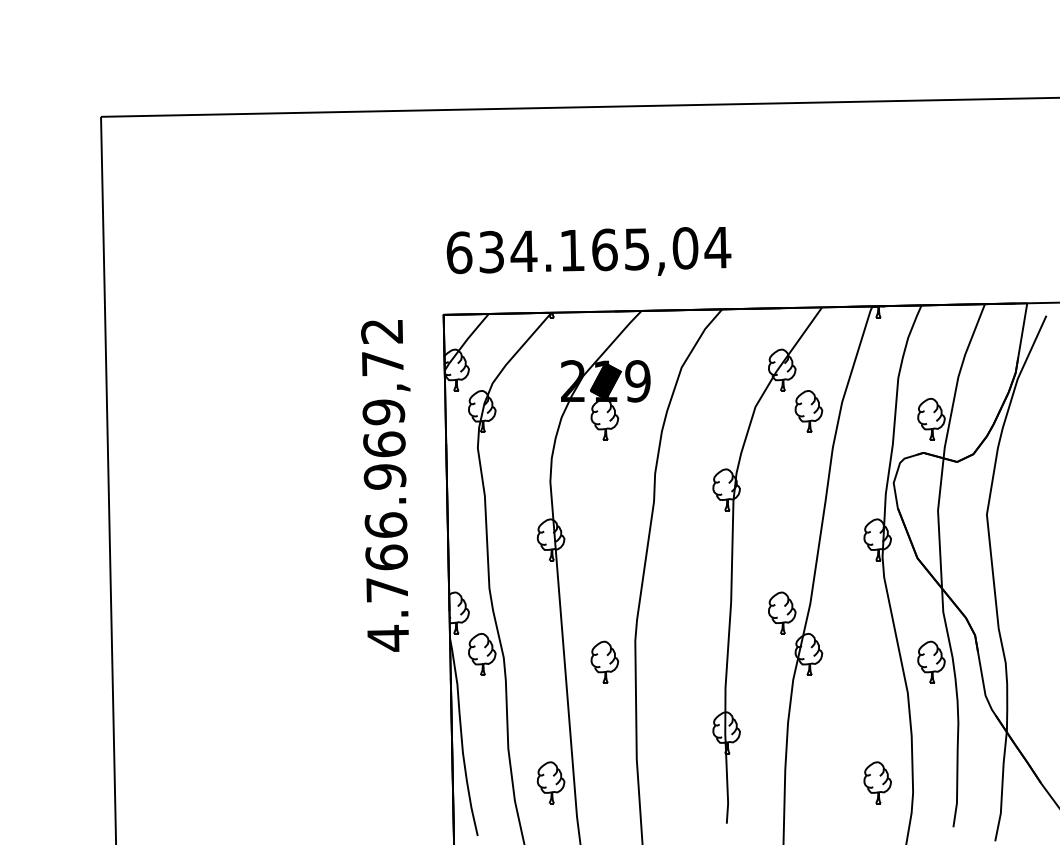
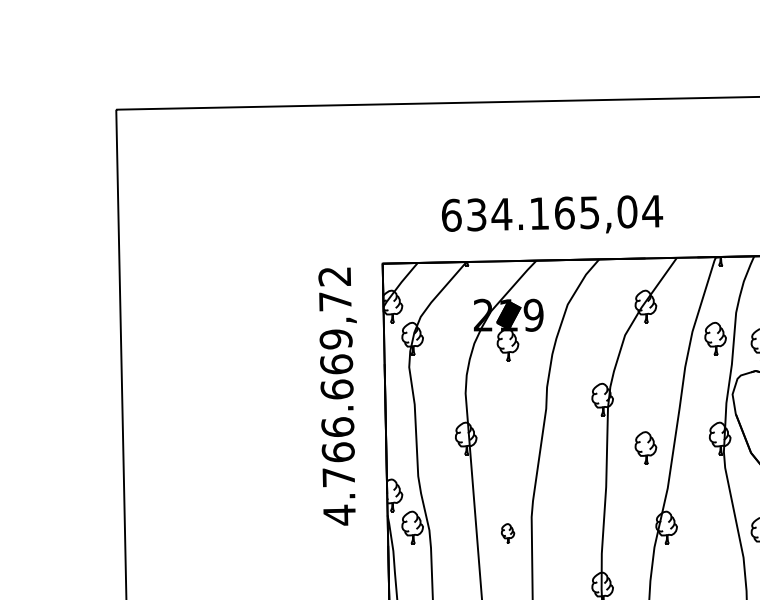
text: (588, 251) -> (552, 214), moved
part: (808, 411) -> (715, 338), moved
text: (384, 476) -> (336, 389), 4.766.969,72 -> 4.766.669,72
part: (782, 612) -> (646, 447), moved
part: (604, 661) -> (507, 533), size x0.6

